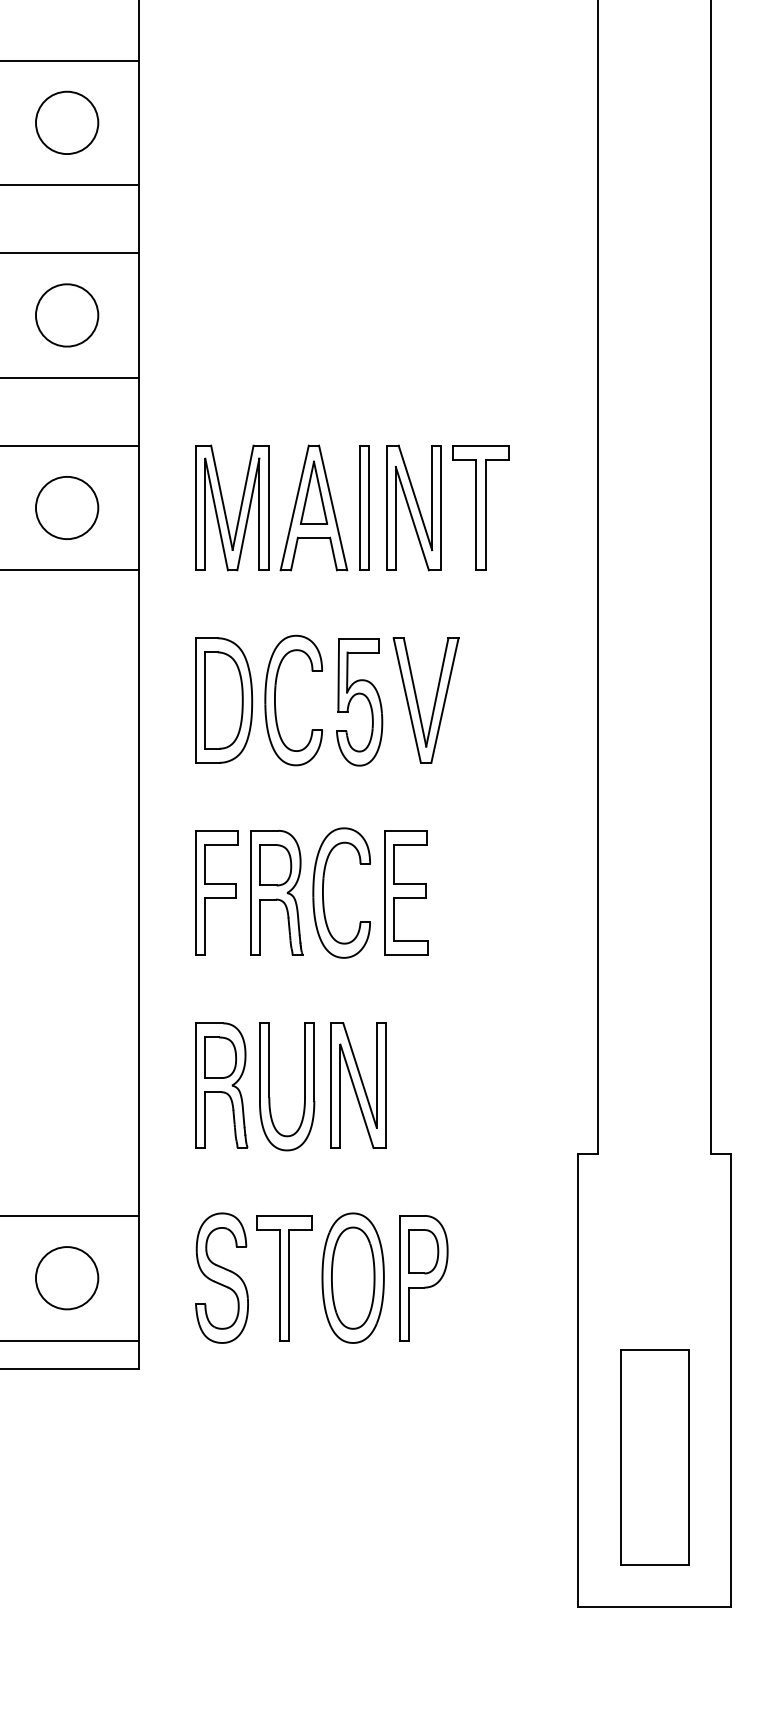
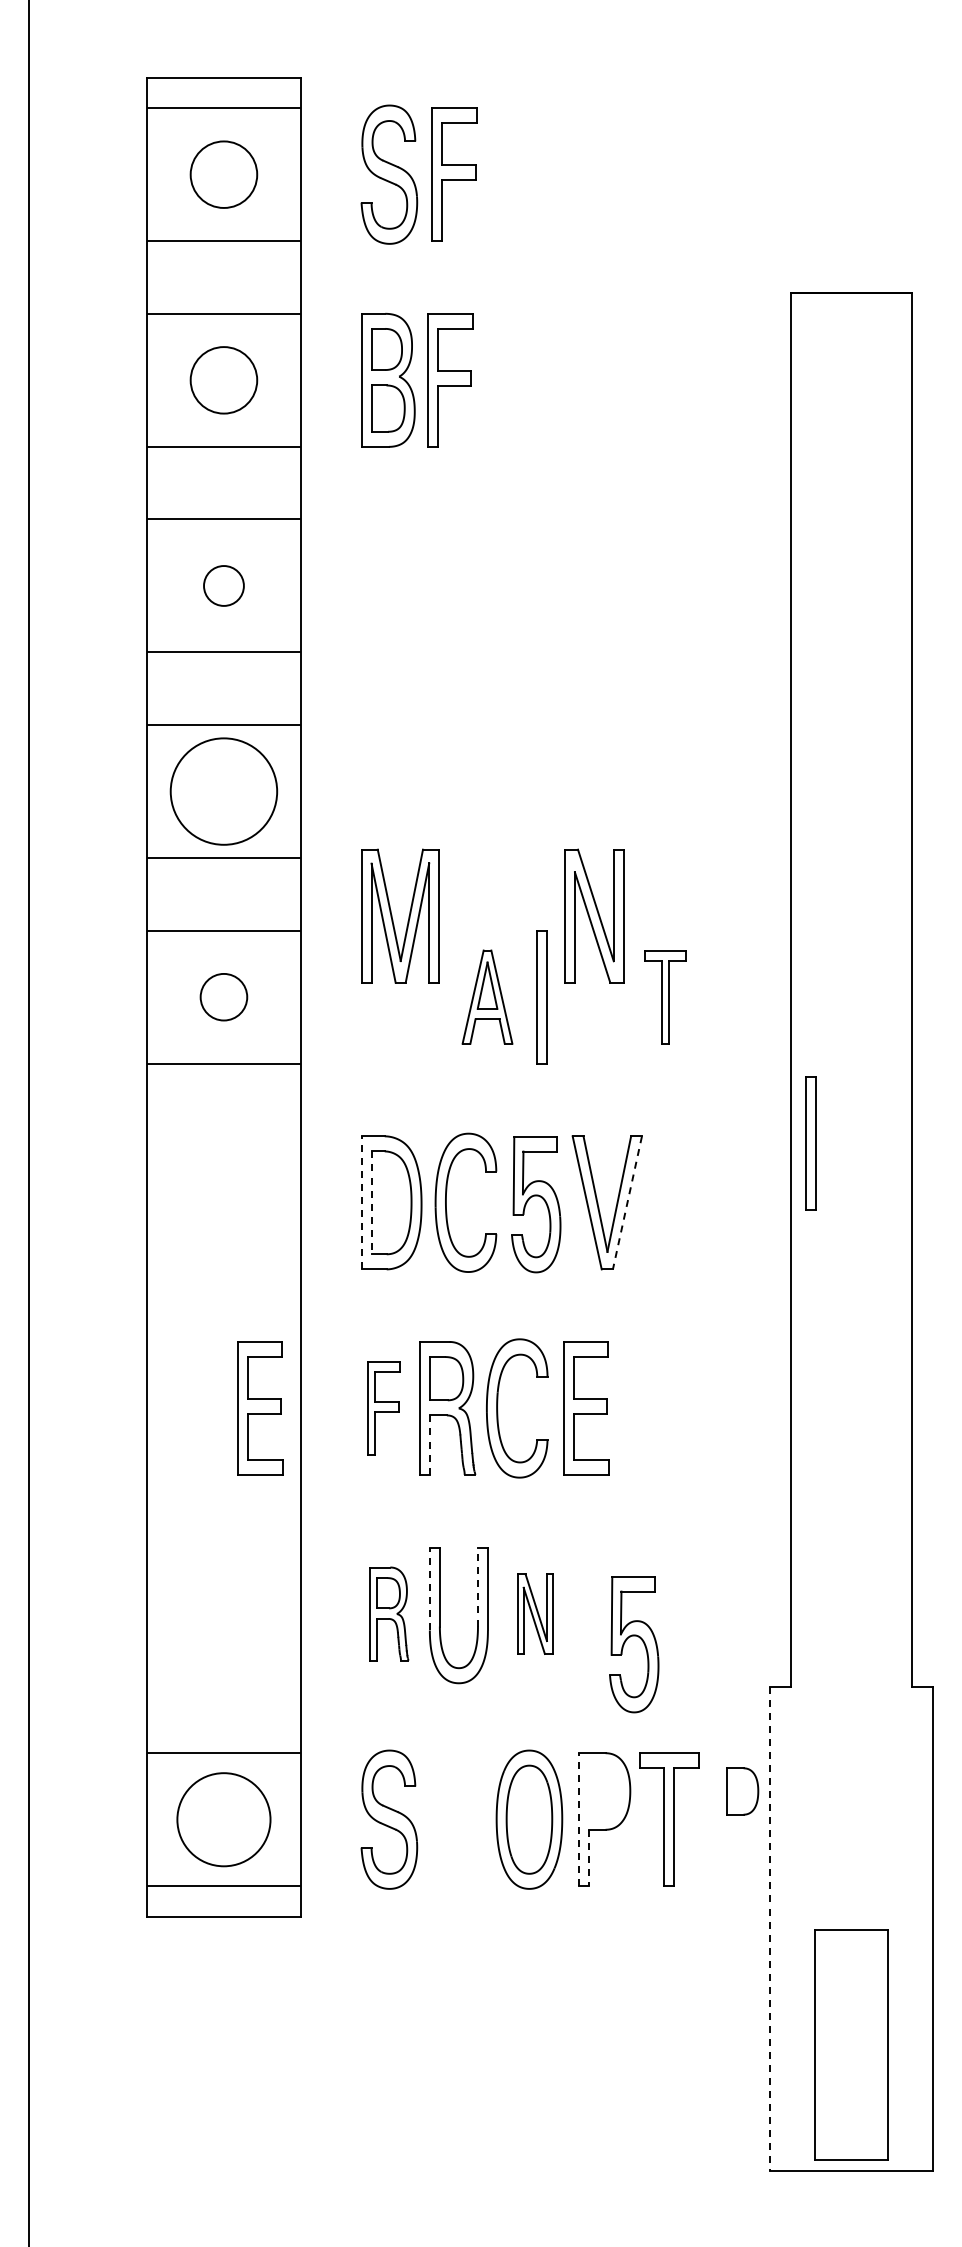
circle: (66, 122) -> (223, 585), size x0.6
circle: (66, 315) -> (223, 791), size x1.6
circle: (66, 507) -> (223, 996), size x0.7
part: (224, 507) -> (392, 915), moved
part: (313, 507) -> (487, 996), size x0.7
part: (414, 507) -> (594, 915), moved
part: (480, 508) -> (665, 997), size x0.7
part: (616, 644) -> (810, 1143), added
line: (195, 700) -> (361, 1202), solid -> dashed
line: (205, 701) -> (371, 1203), solid -> dashed
line: (445, 701) -> (627, 1203), solid -> dashed
part: (101, 893) -> (260, 1408), added
part: (217, 893) -> (384, 1408), size x0.7
line: (260, 927) -> (430, 1445), solid -> dashed
line: (304, 1059) -> (477, 1586), solid -> dashed
line: (259, 1061) -> (429, 1588), solid -> dashed
part: (222, 1085) -> (389, 1613), size x0.7
part: (358, 1085) -> (535, 1613), size x0.6
part: (456, 1108) -> (639, 1638), added
part: (423, 1251) -> (742, 1791), moved
circle: (66, 1277) -> (223, 1819), size x1.4
part: (284, 1277) -> (669, 1819), moved
line: (399, 1277) -> (578, 1819), solid -> dashed
line: (408, 1314) -> (588, 1858), solid -> dashed
line: (577, 1380) -> (769, 1928), solid -> dashed
part: (654, 1456) -> (851, 2044), moved

